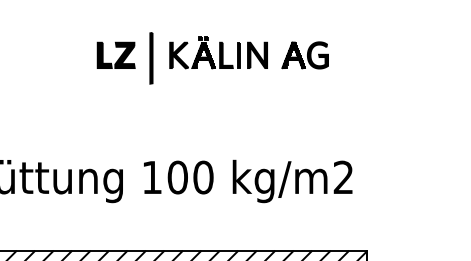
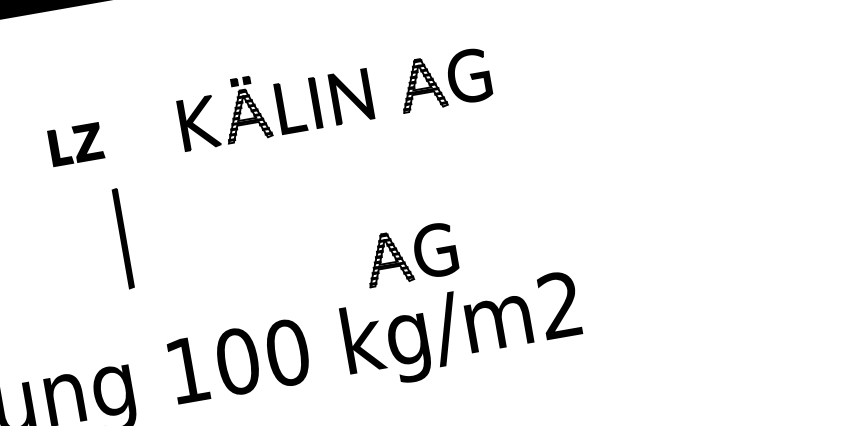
part: (115, 54) -> (74, 143), size x0.7
line: (151, 58) -> (123, 238), moved
part: (272, 139) -> (409, 255), added

